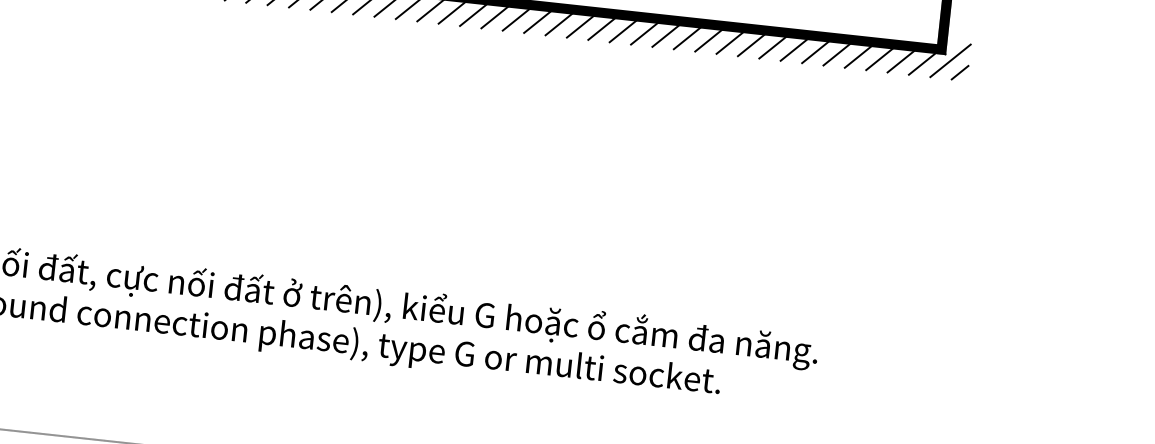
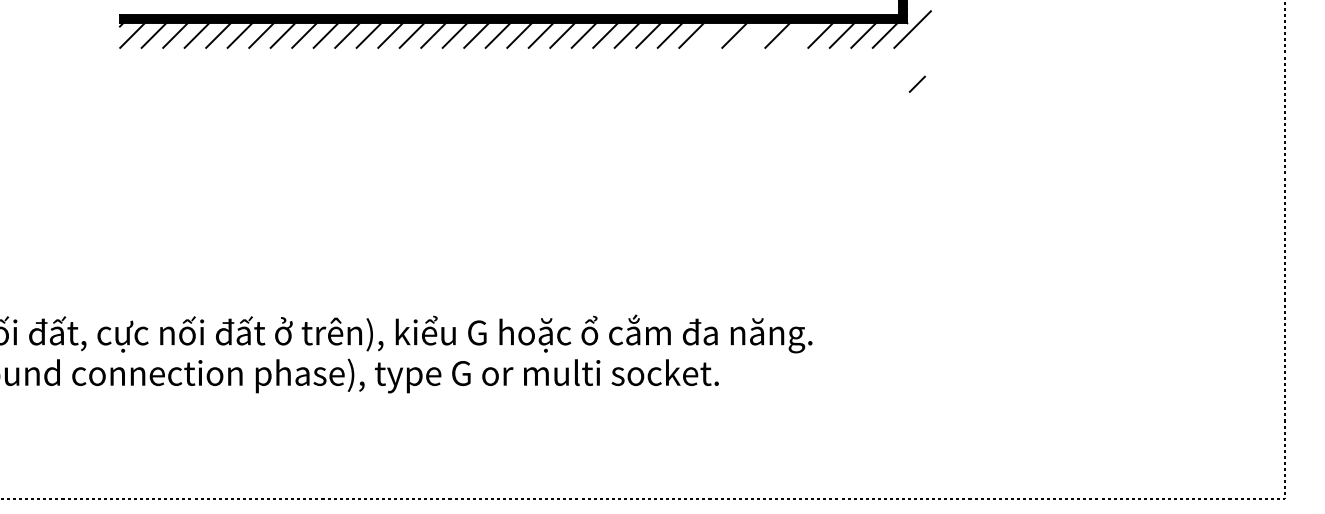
line: (750, 45) -> (712, 35), removed
line: (793, 49) -> (755, 35), removed
line: (836, 54) -> (798, 35), removed
line: (959, 71) -> (916, 83), moved

